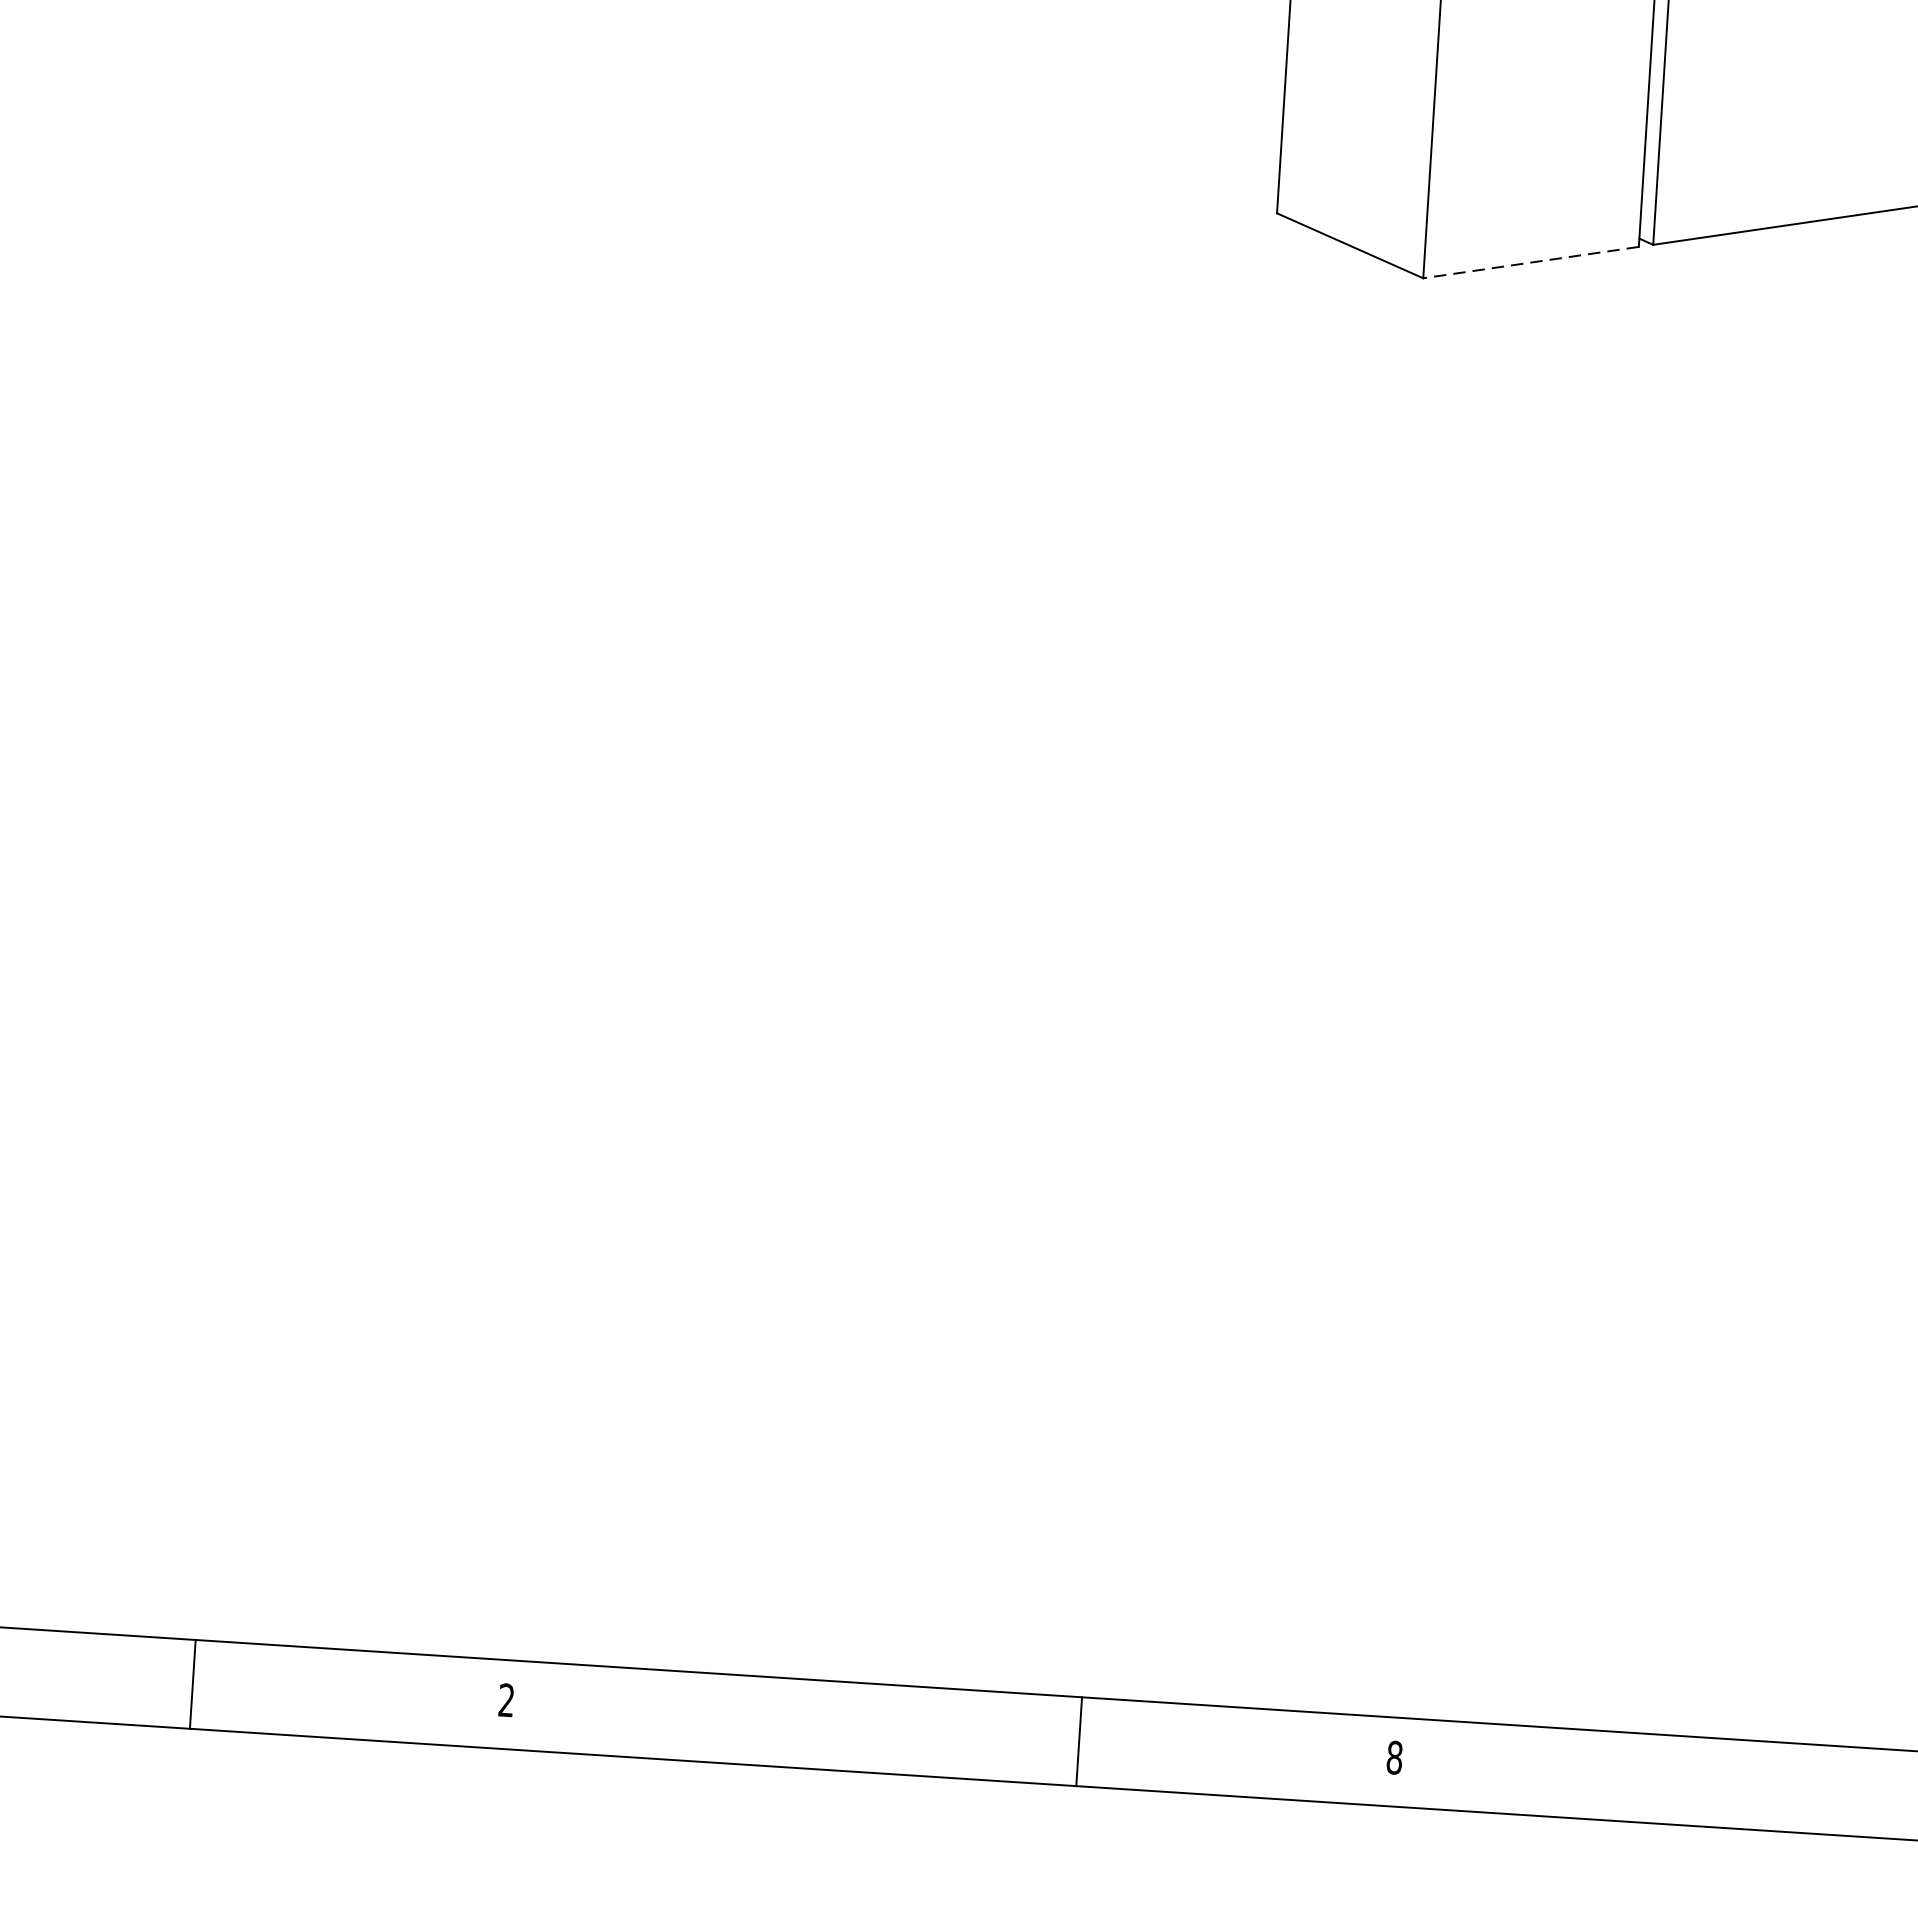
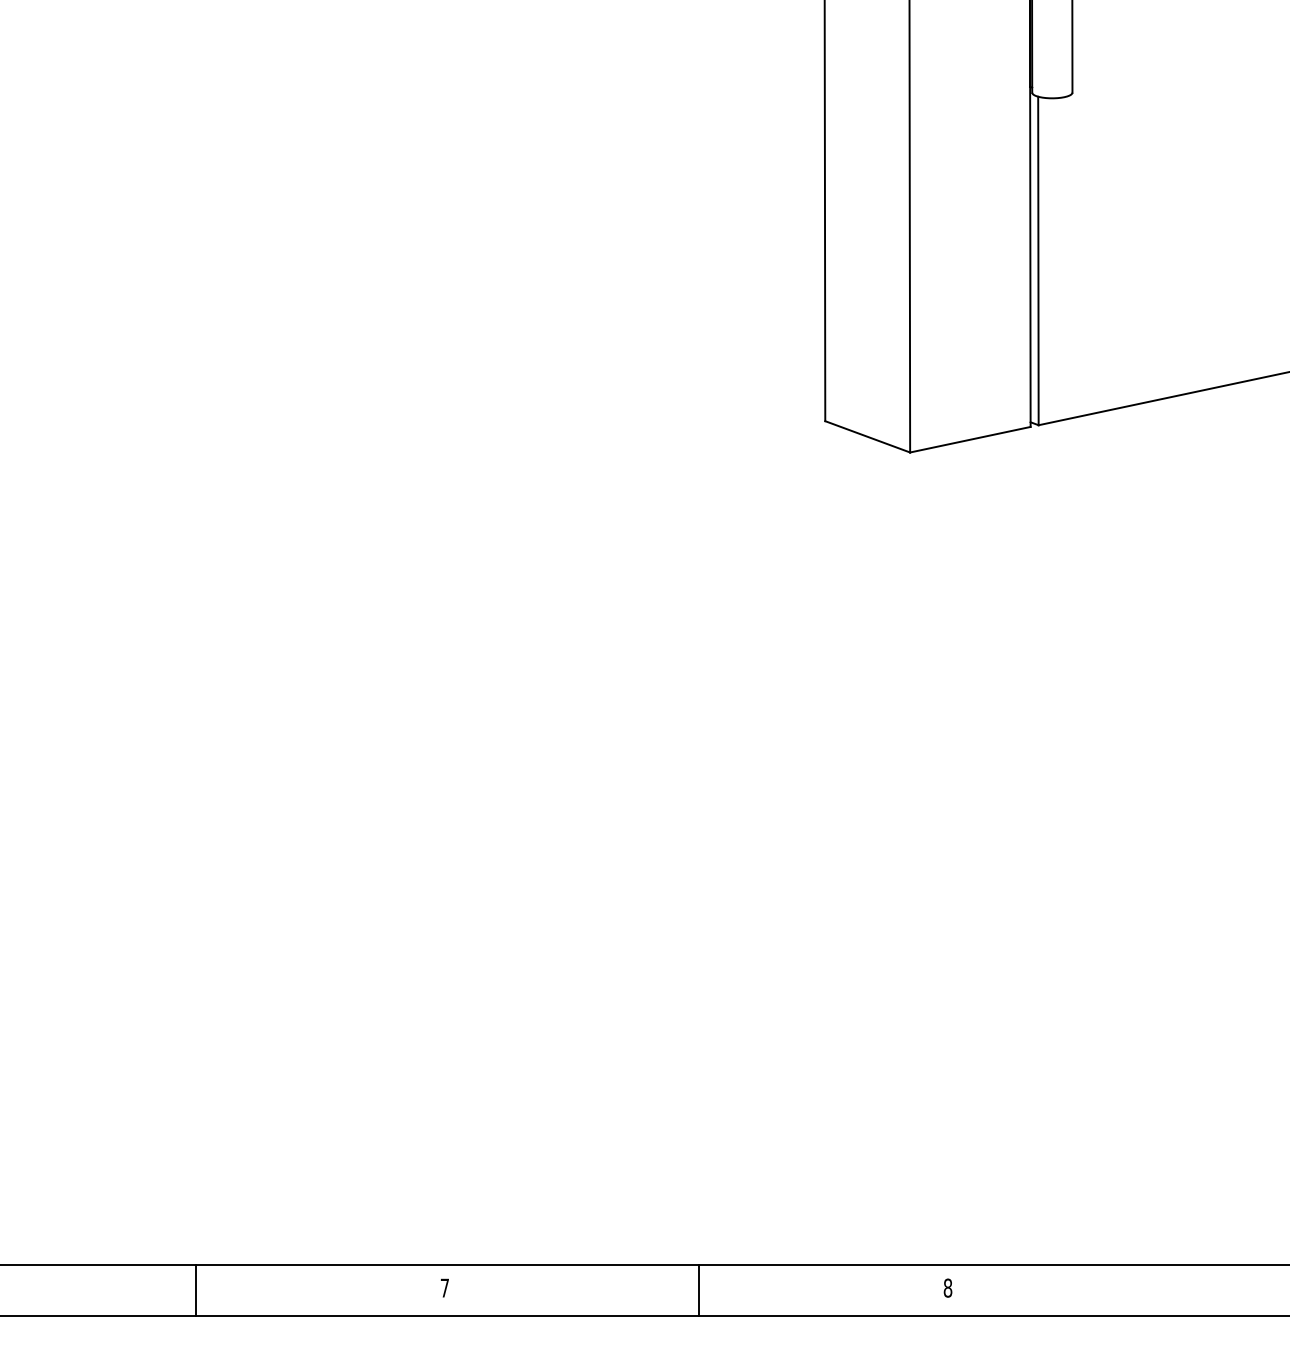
line: (1531, 262) -> (970, 439), dashed -> solid
line: (193, 1684) -> (196, 1290), moved
text: (505, 1699) -> (444, 1287), 2 -> 7
line: (1079, 1741) -> (699, 1290), moved

